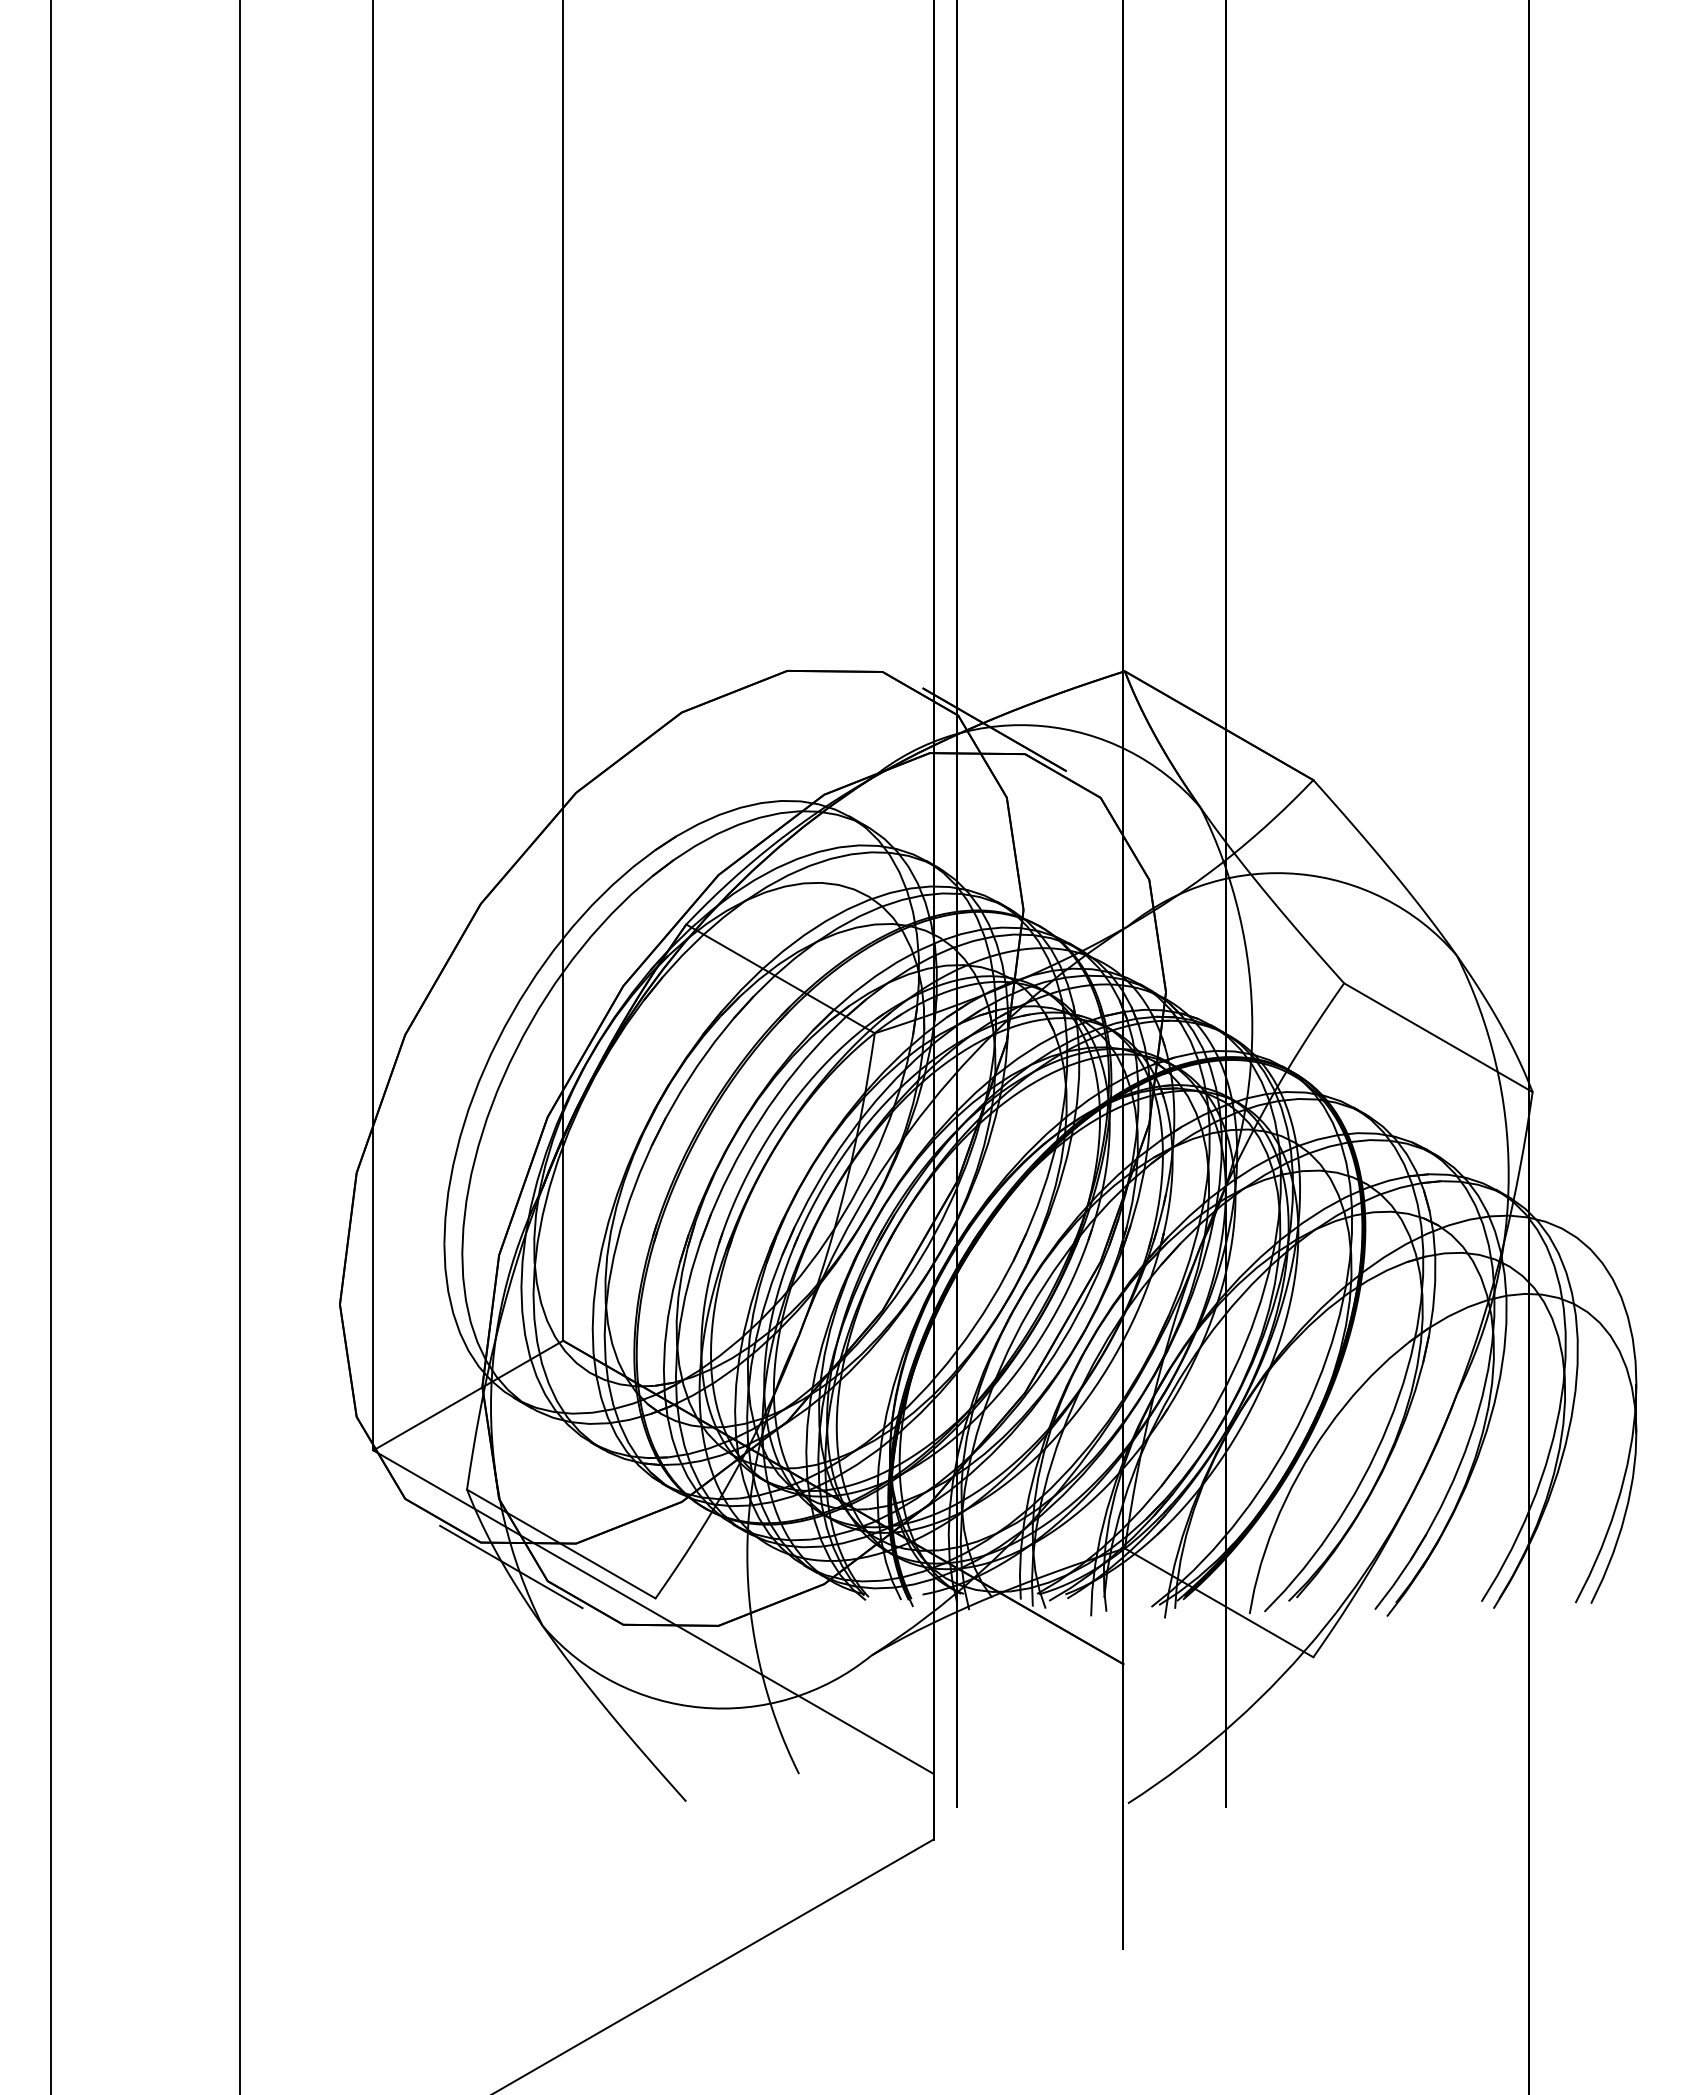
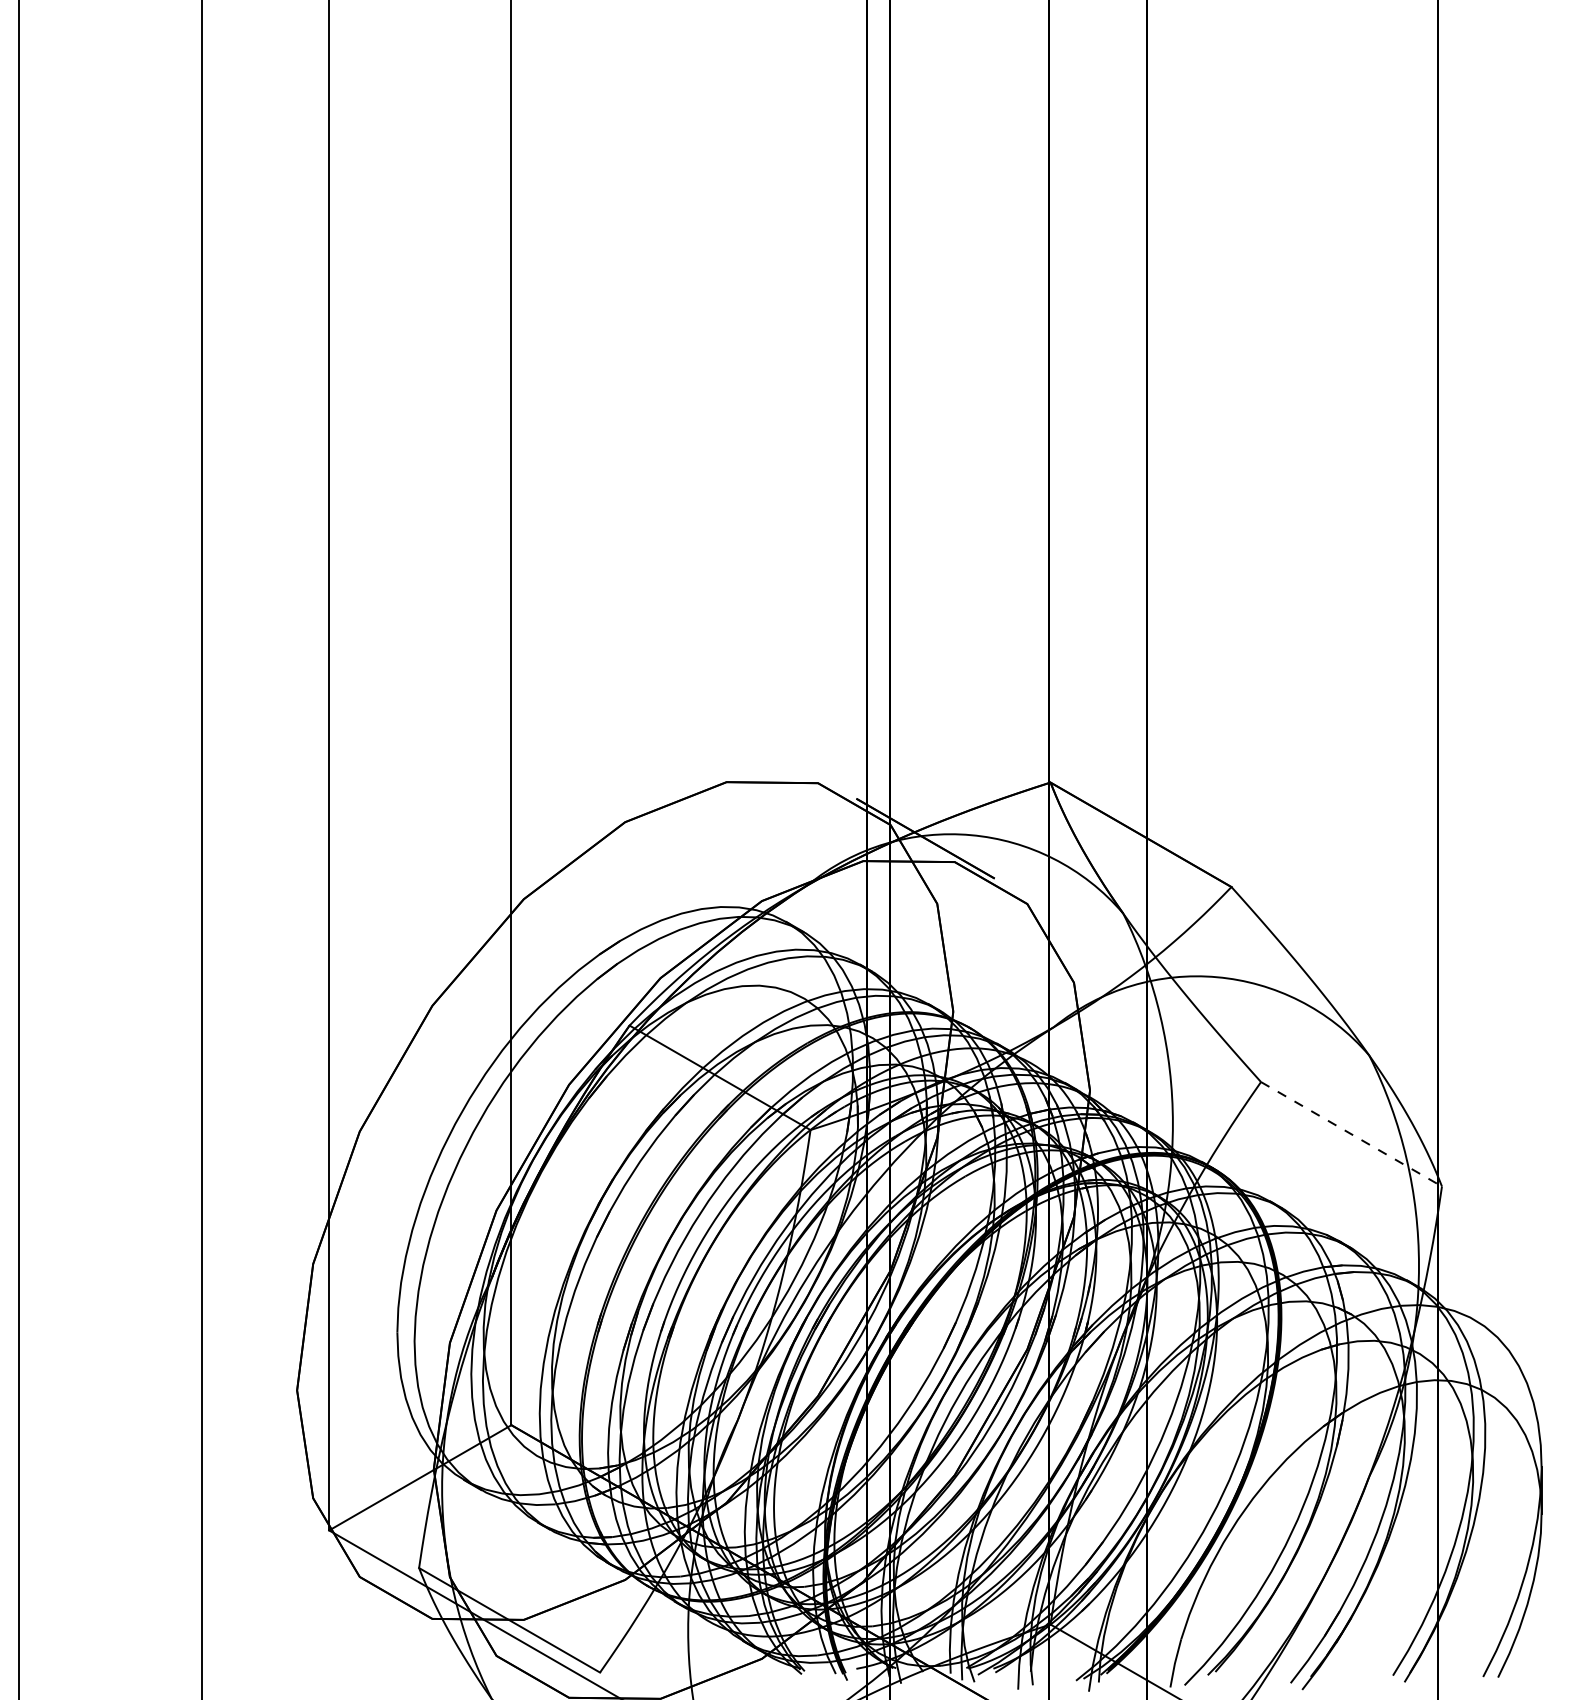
line: (1438, 1037) -> (1351, 1134), solid -> dashed
line: (511, 1566) -> (461, 1641), removed

